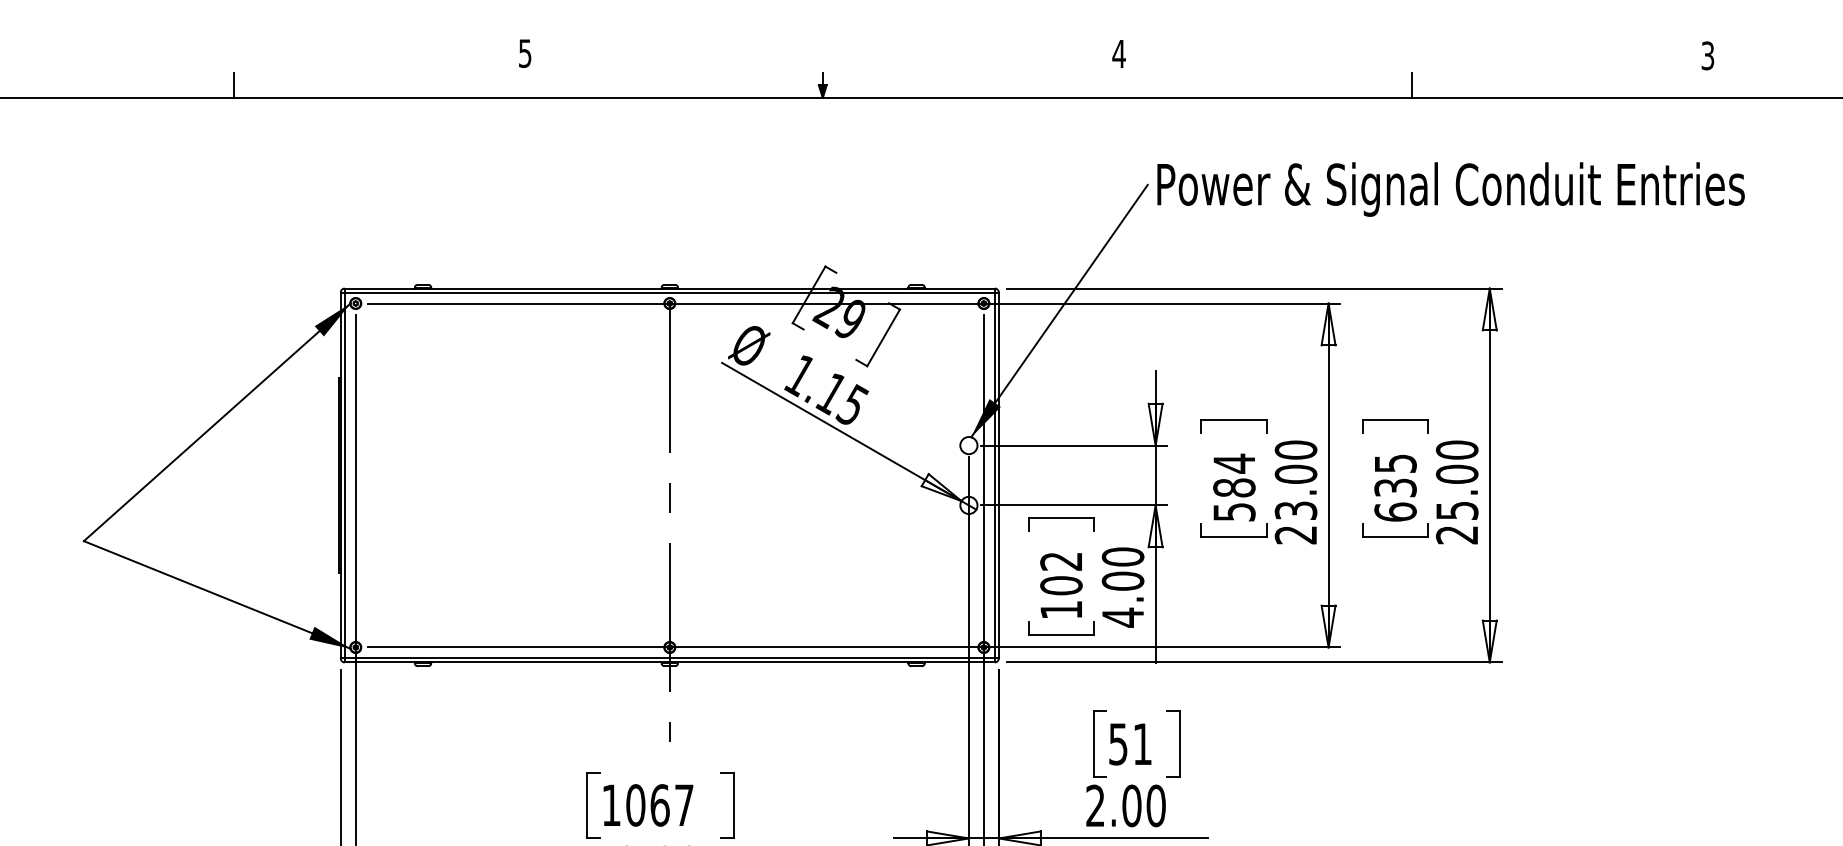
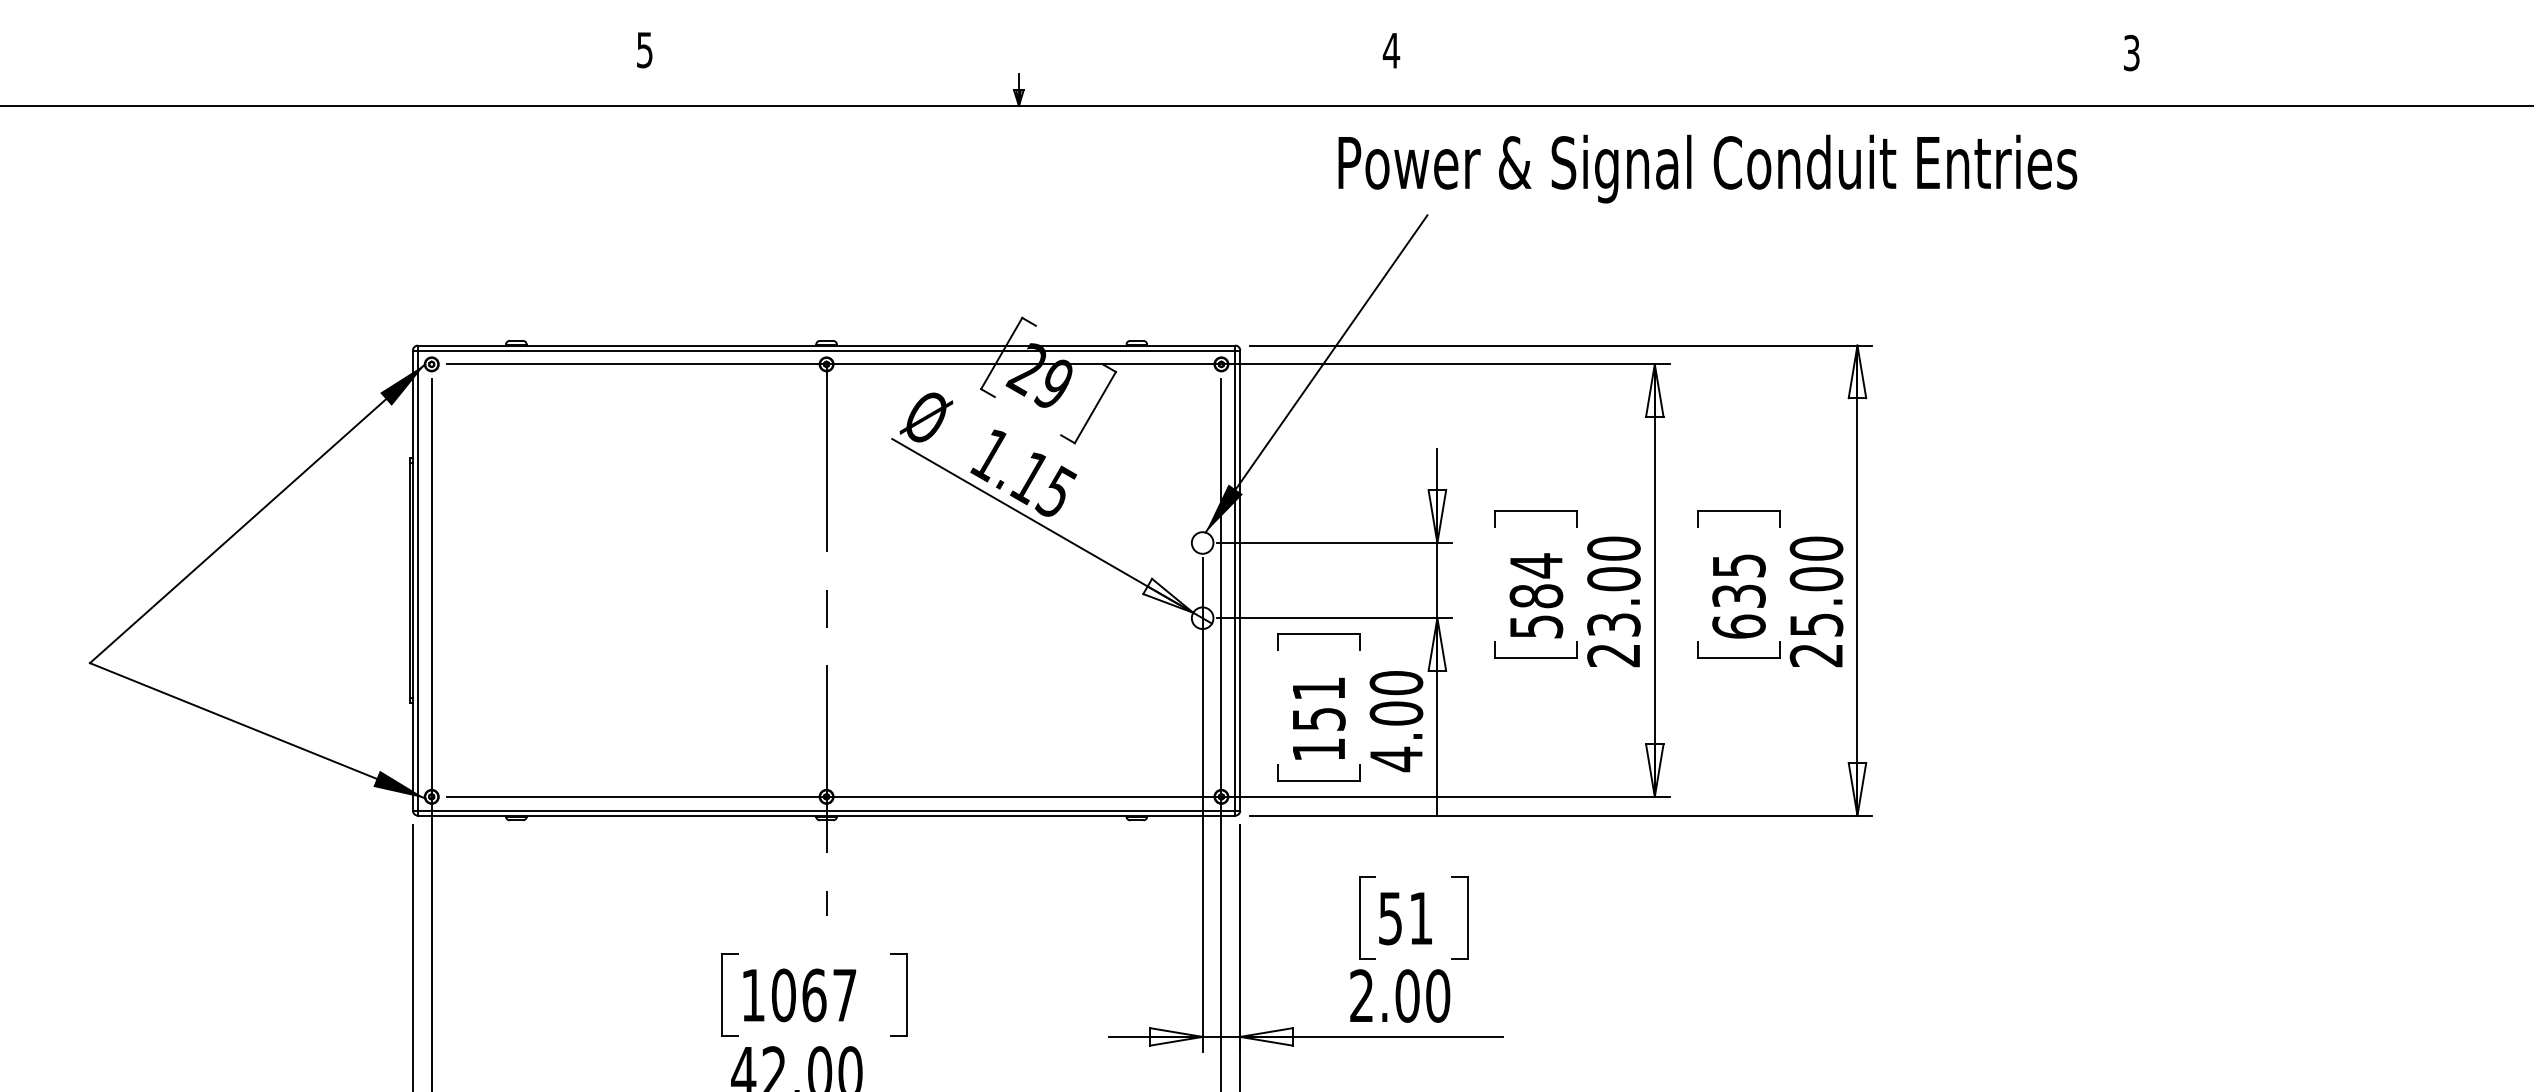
line: (233, 84) -> (278, 89), removed
line: (1411, 84) -> (1759, 89), removed
text: (1450, 189) -> (1707, 168), moved
text: (1061, 574) -> (1318, 704), 102 -> 151

